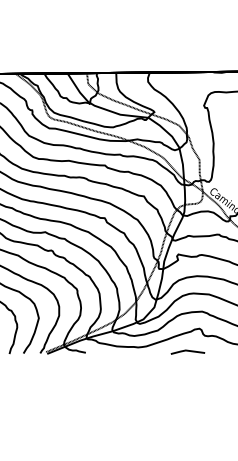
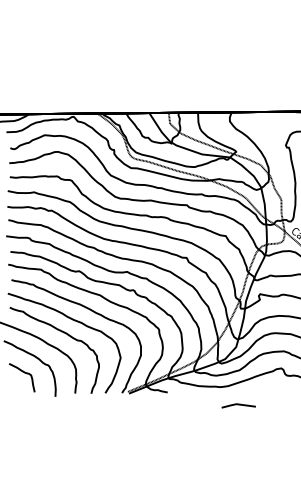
line: (187, 351) -> (238, 405), moved

